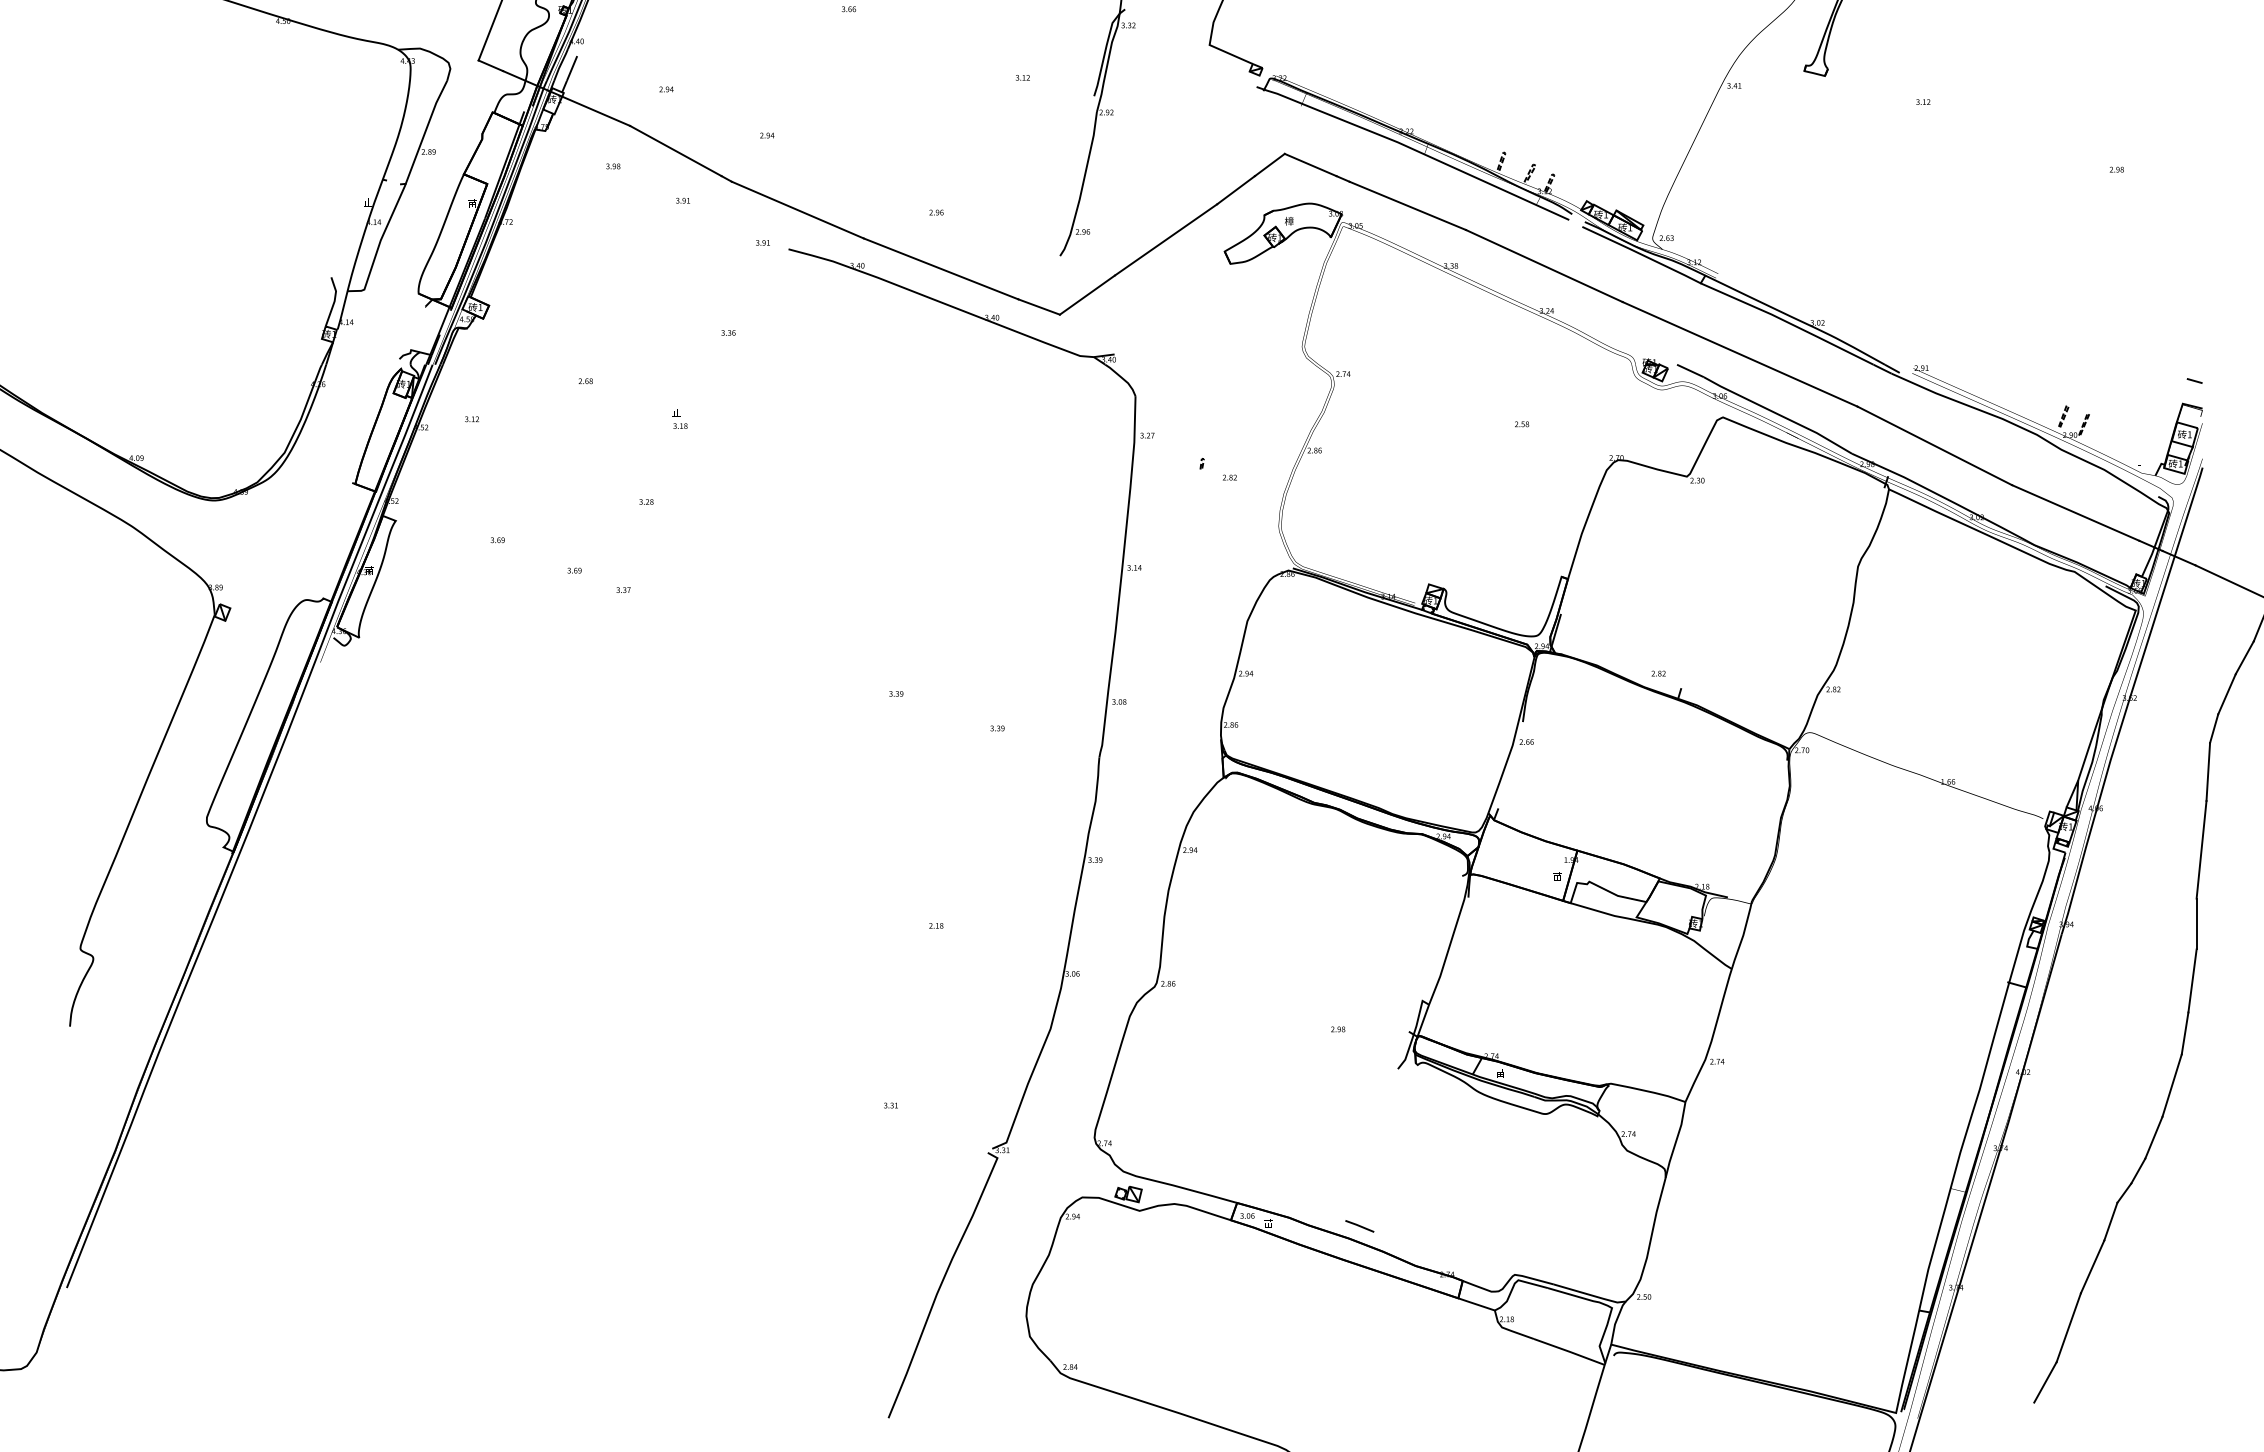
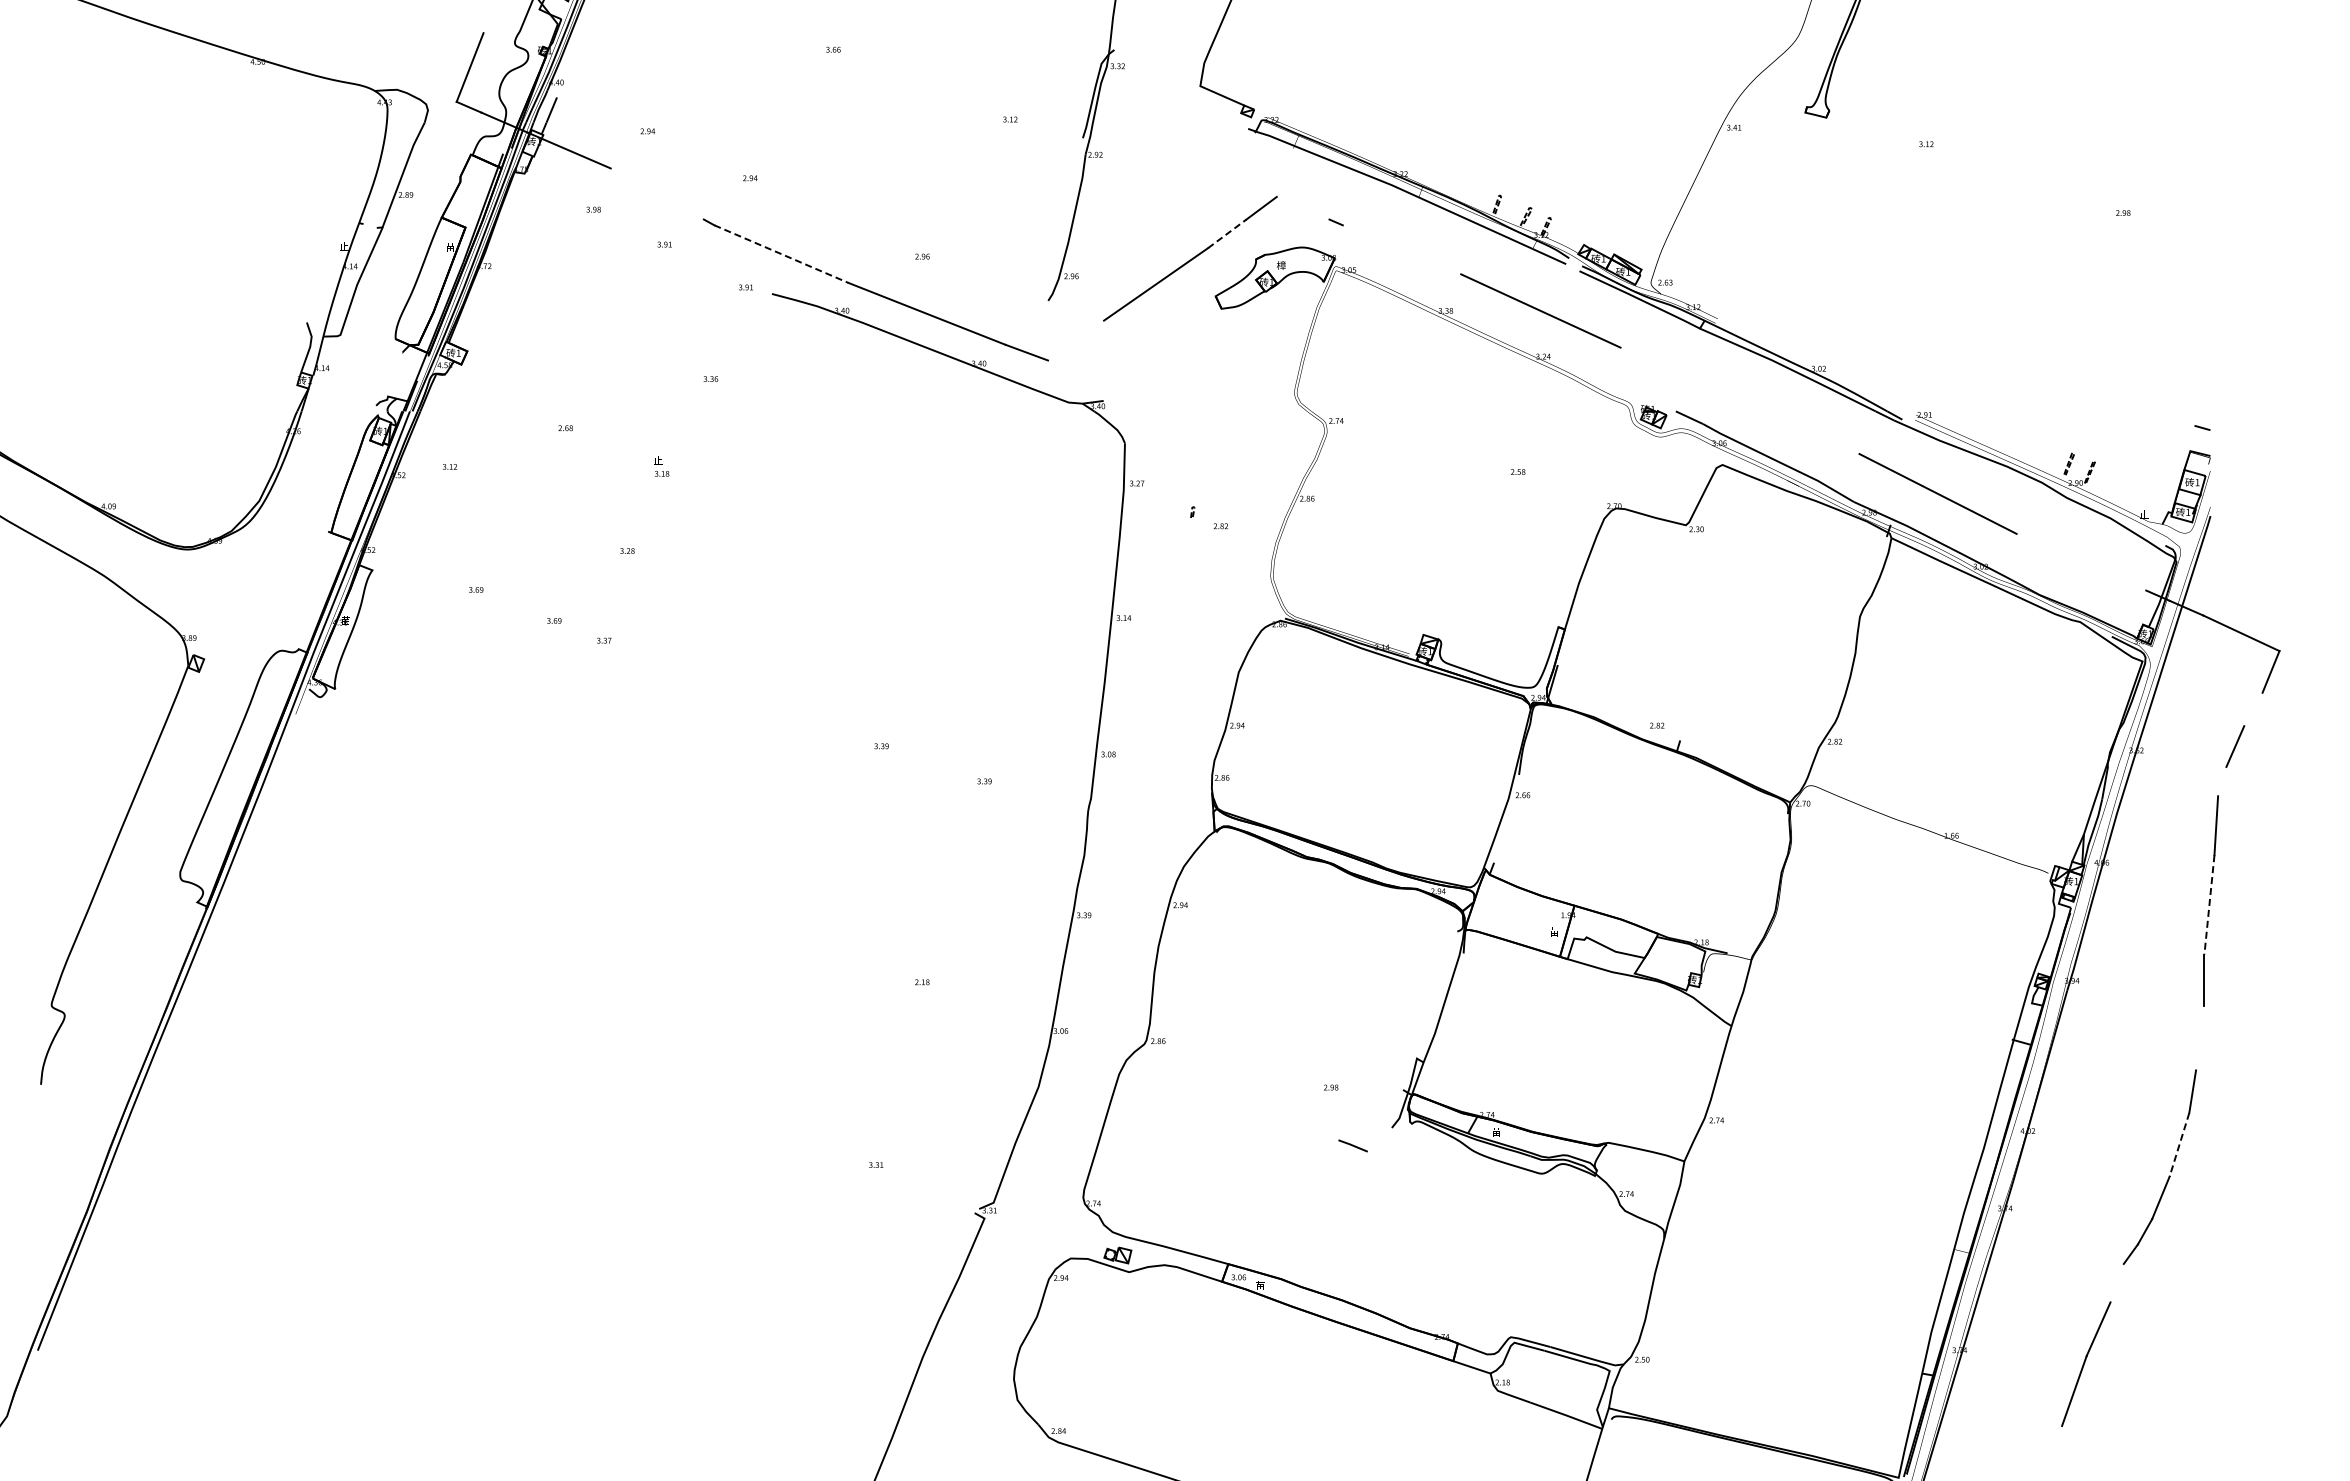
line: (675, 150) -> (656, 193), removed
line: (1310, 164) -> (1302, 207), removed
line: (1236, 189) -> (1227, 233), solid -> dashed
line: (1407, 205) -> (1401, 249), removed
line: (797, 210) -> (781, 254), solid -> dashed
line: (1087, 295) -> (1076, 340), removed
line: (1739, 354) -> (1739, 400), removed
line: (2075, 512) -> (2081, 561), removed
line: (2244, 657) -> (2253, 709), removed
line: (2214, 728) -> (2222, 781), removed
line: (2201, 849) -> (2209, 904), solid -> dashed
line: (2192, 981) -> (2200, 1038), removed
line: (2172, 1086) -> (2179, 1145), solid -> dashed
line: (2110, 1221) -> (2116, 1282), removed
line: (1359, 1225) -> (1352, 1145), moved
line: (2045, 1382) -> (2050, 1446), removed

